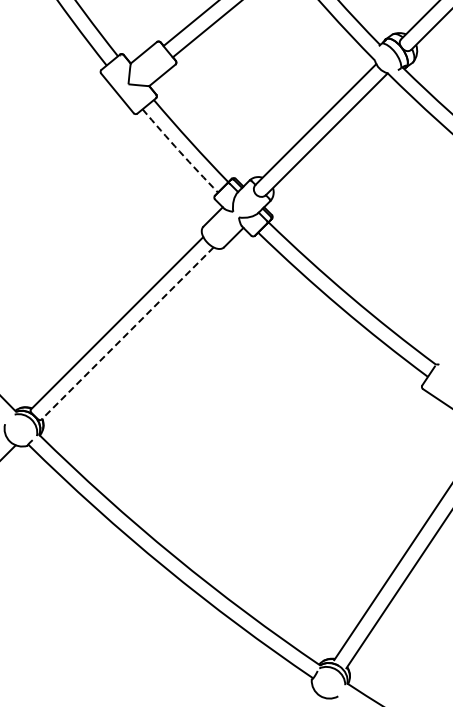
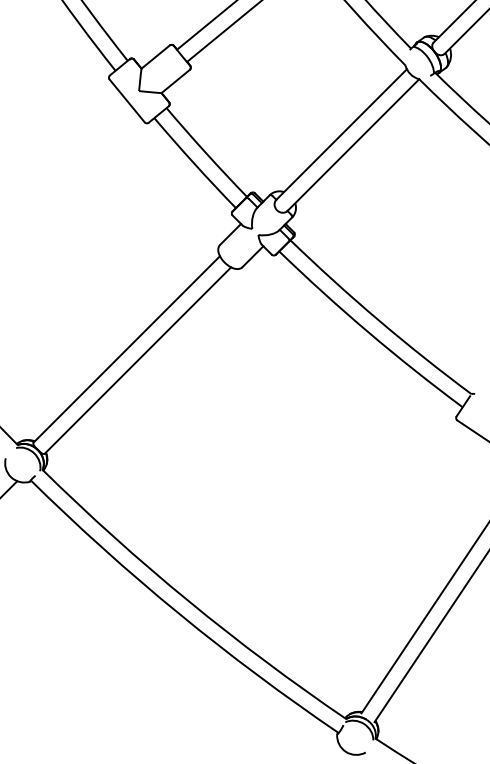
arc: (179, 151) -> (194, 163), dashed -> solid
line: (127, 333) -> (138, 360), dashed -> solid

